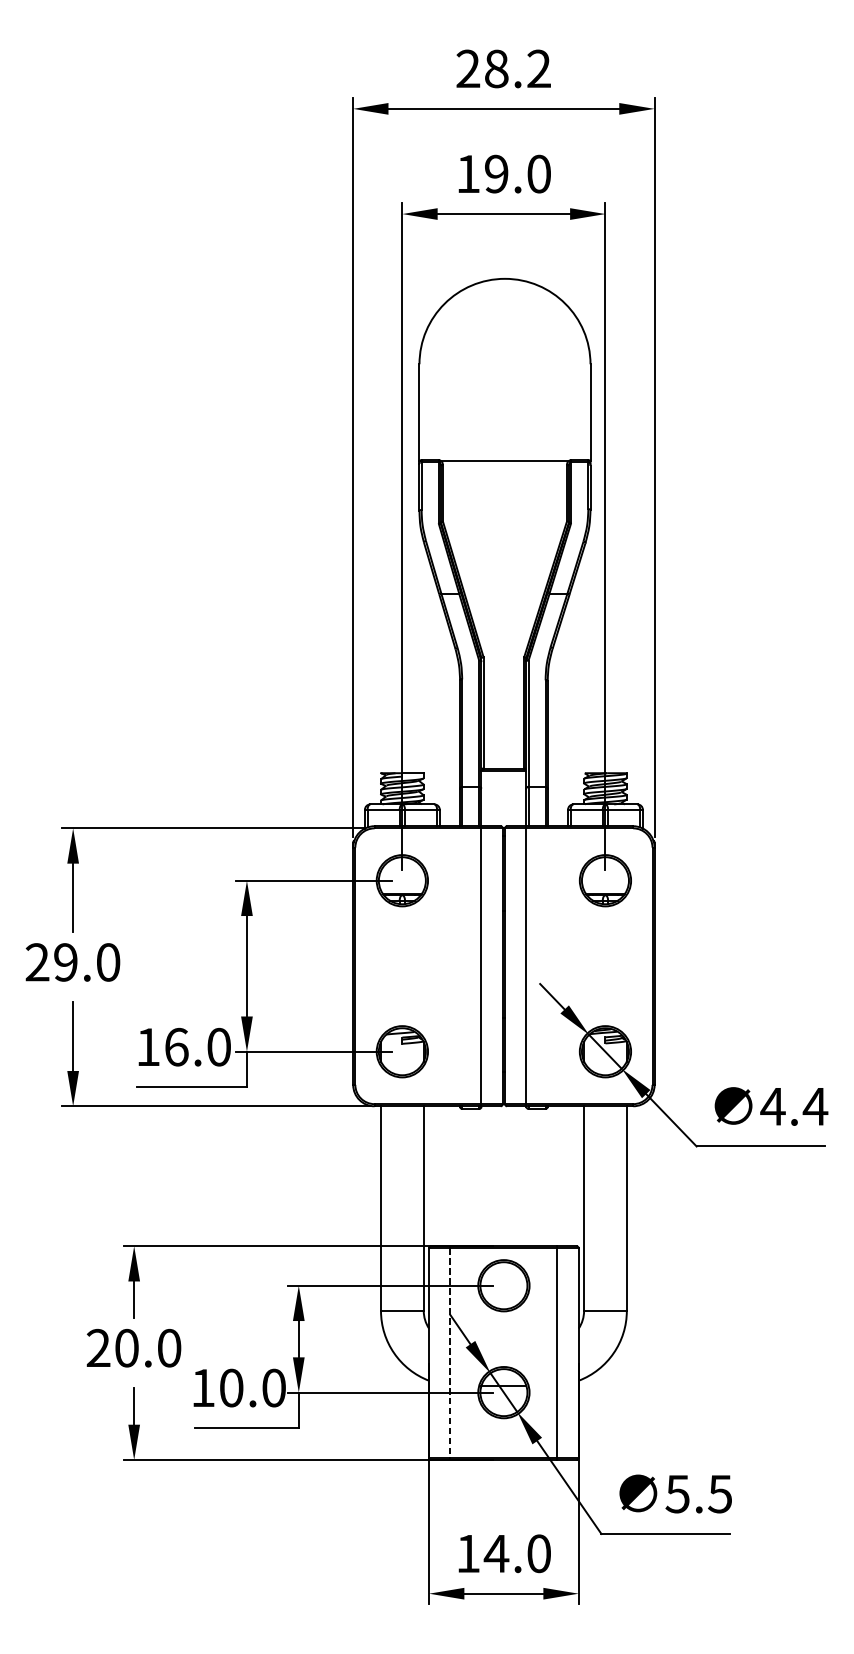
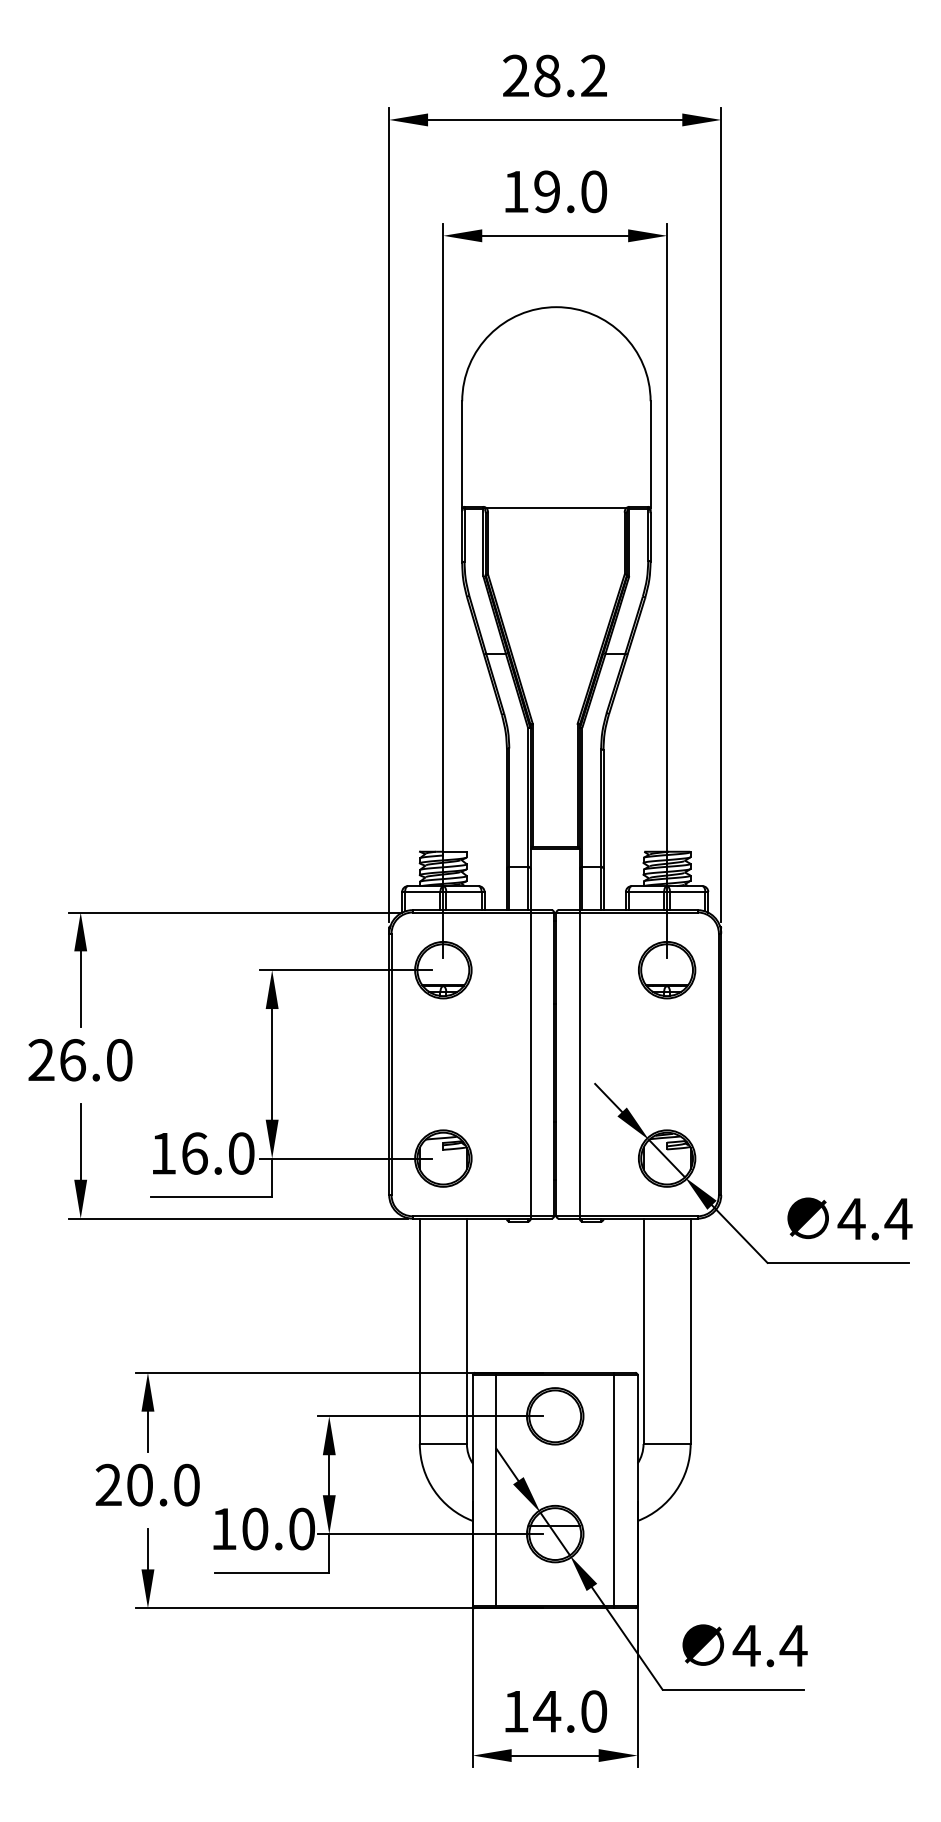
text: (65, 962) -> (72, 1060), 29.0 -> 26.0
line: (450, 1353) -> (496, 1491), dashed -> solid
text: (698, 1494) -> (769, 1646), 5.5 -> 4.4

